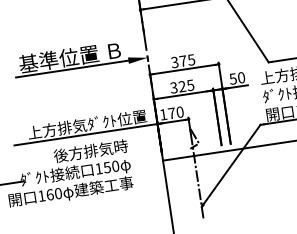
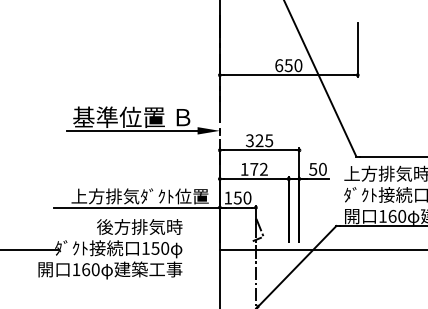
text: (183, 61) -> (259, 140), 375 -> 325
text: (181, 85) -> (253, 168), 325 -> 172
text: (171, 113) -> (237, 197), 170 -> 150

